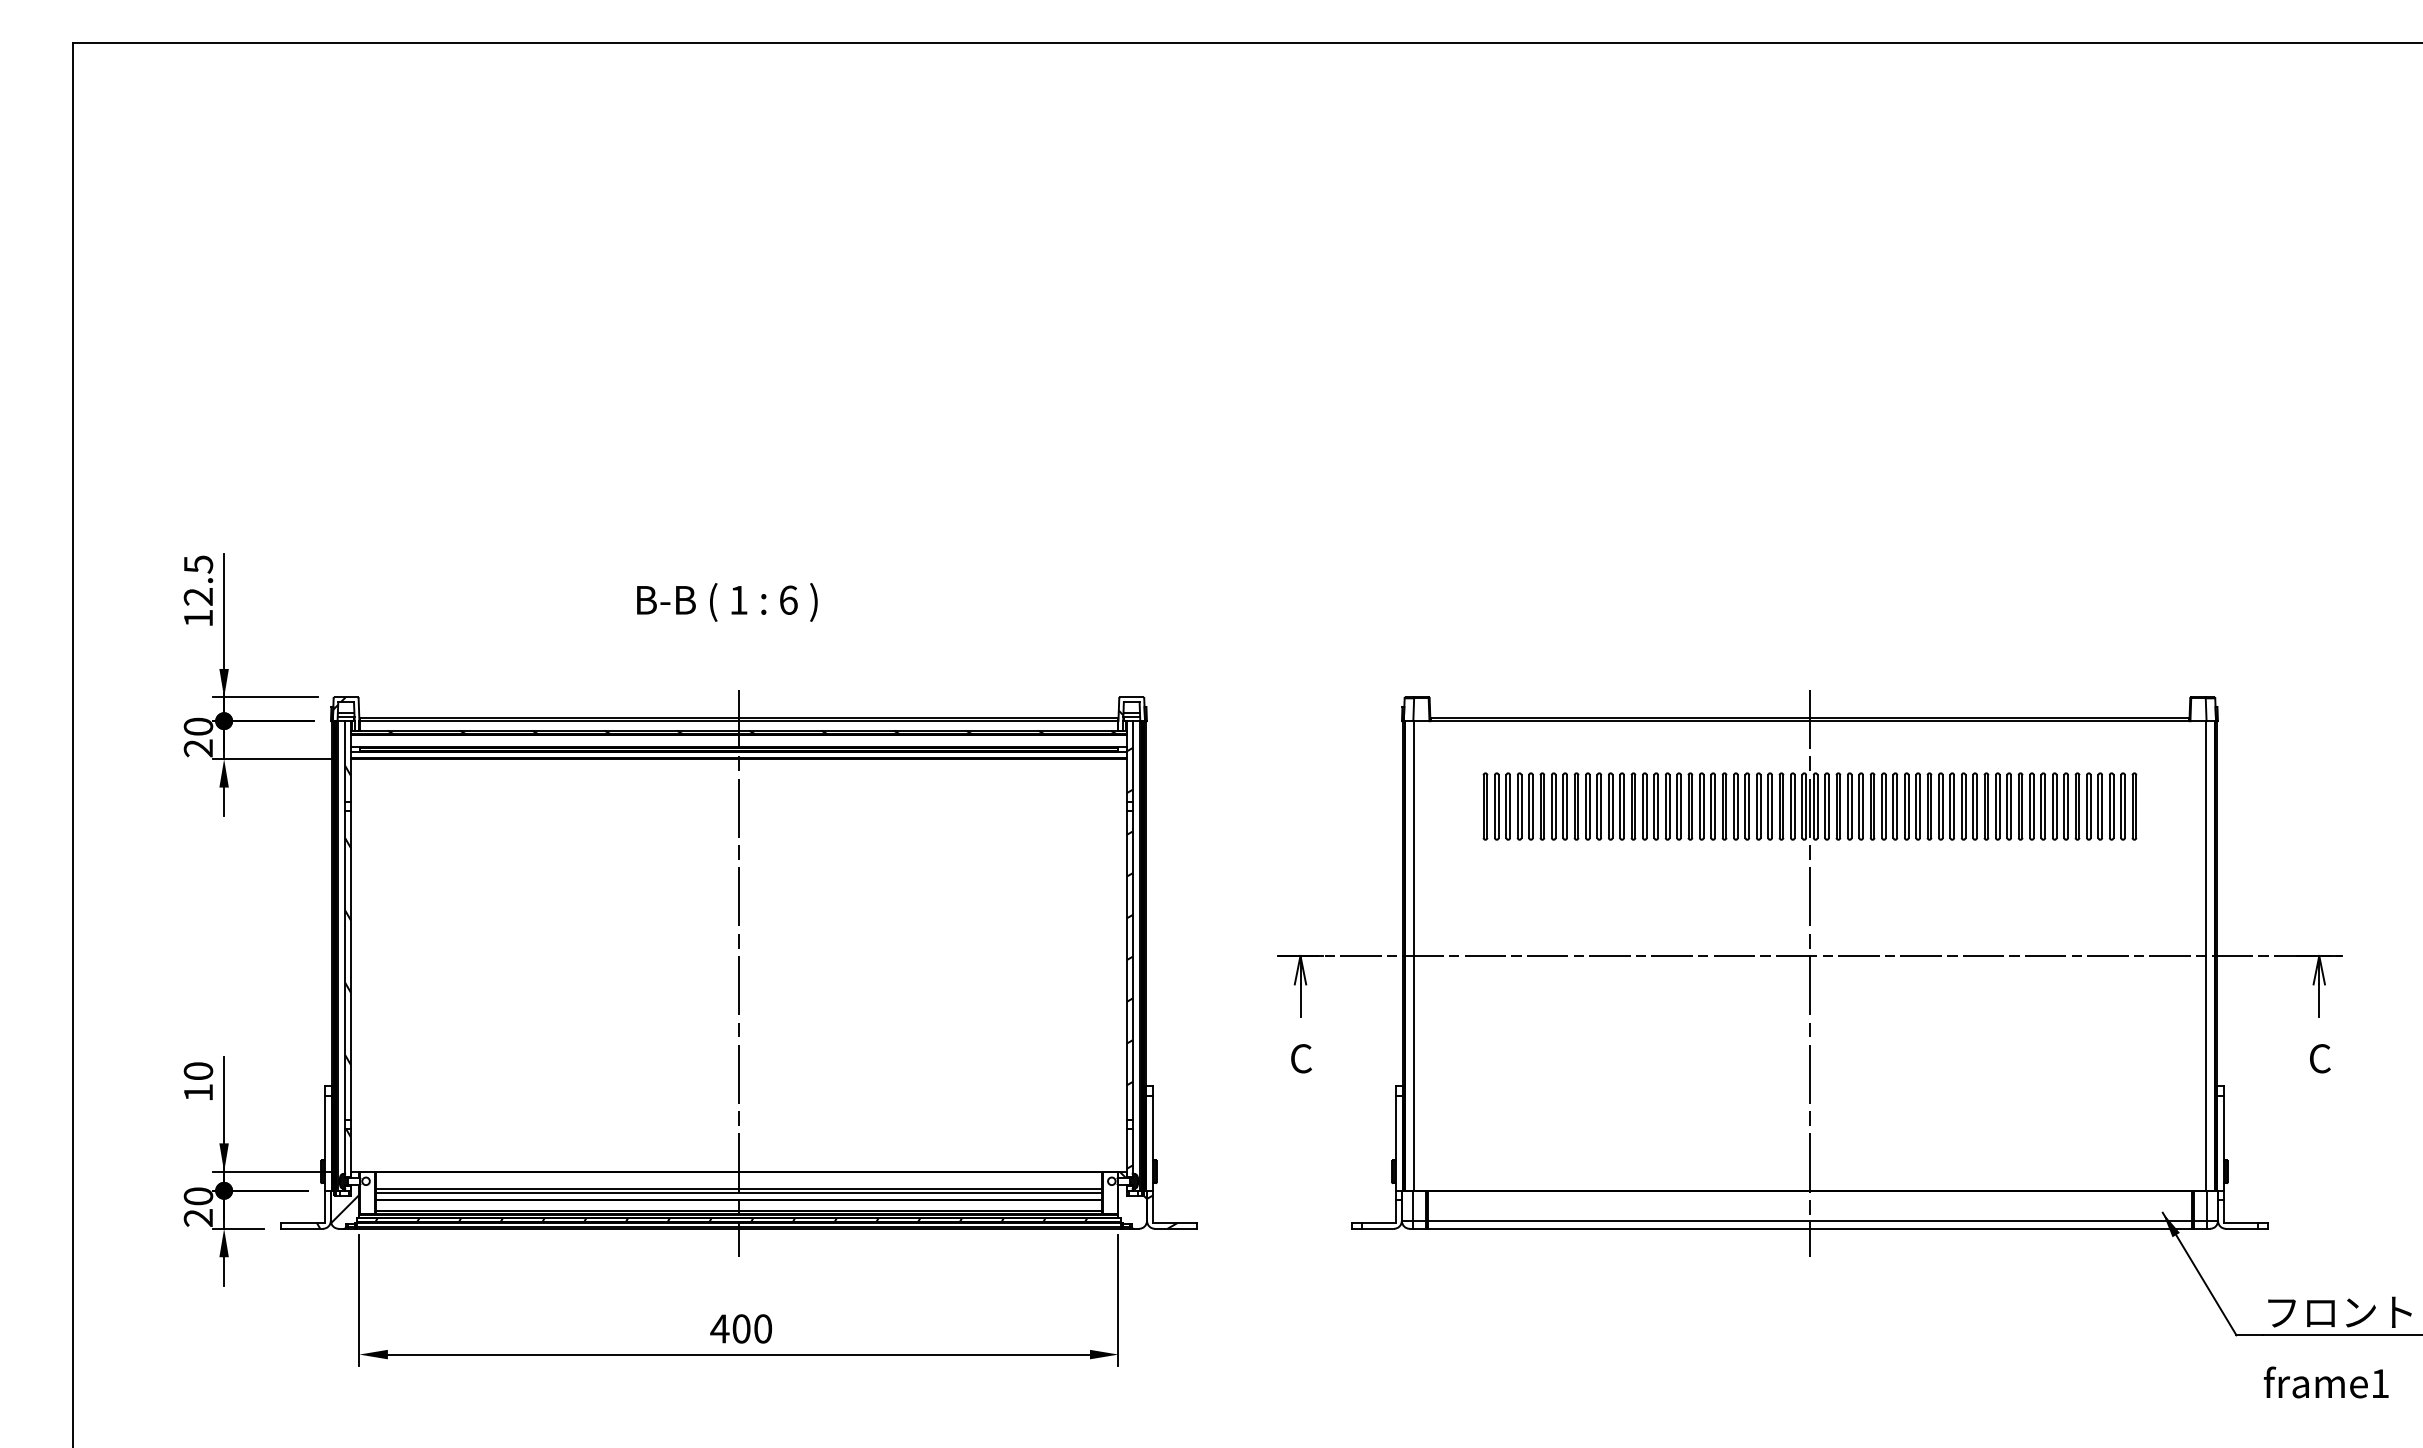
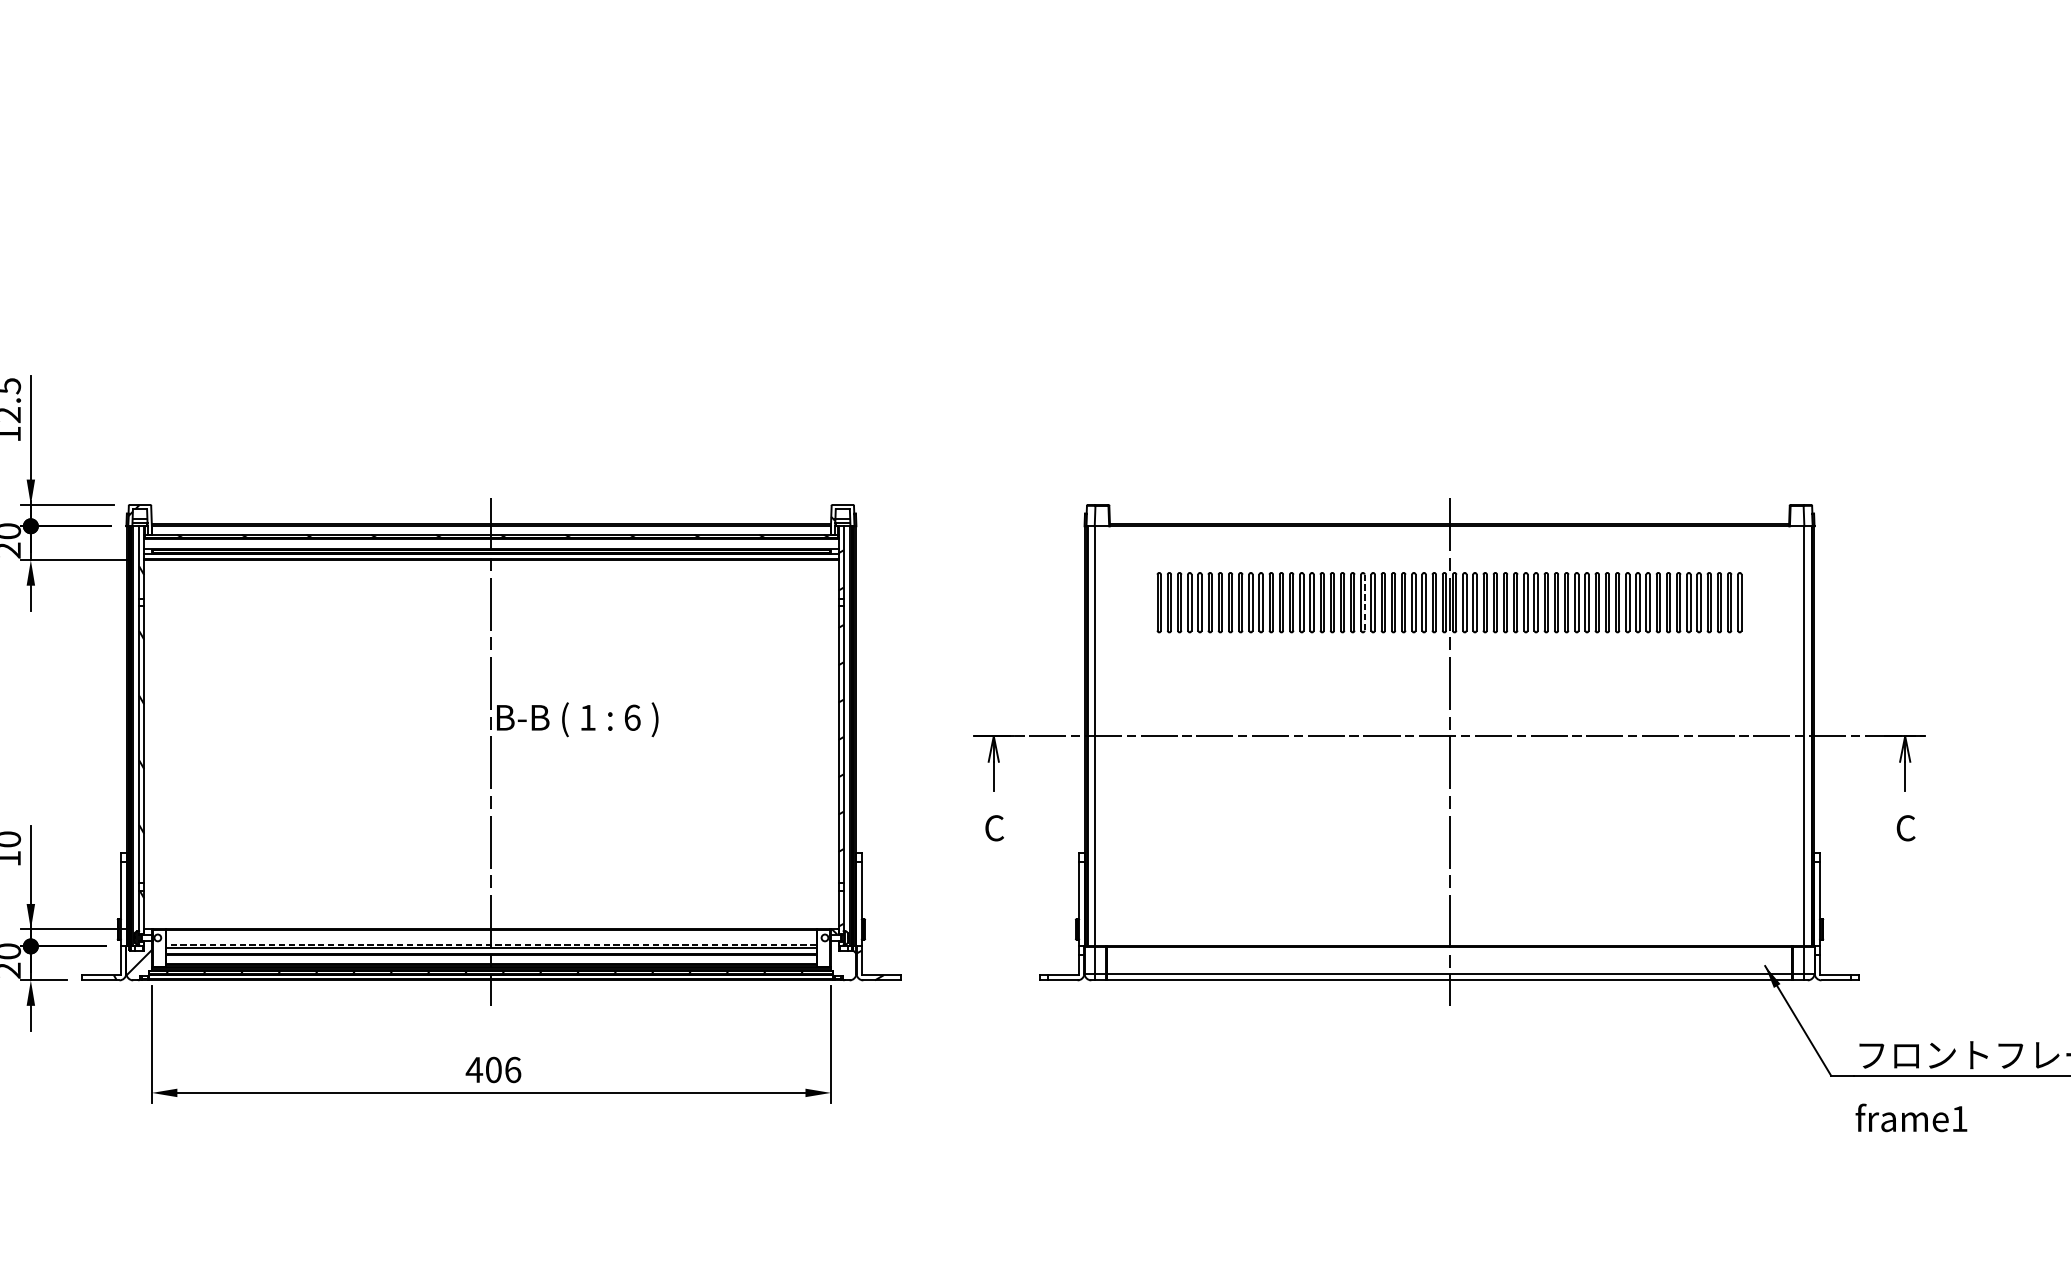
text: (727, 602) -> (577, 719), moved
line: (1715, 807) -> (1365, 603), solid -> dashed
line: (738, 1188) -> (491, 944), solid -> dashed
text: (763, 1328) -> (513, 1069), 400 -> 406

